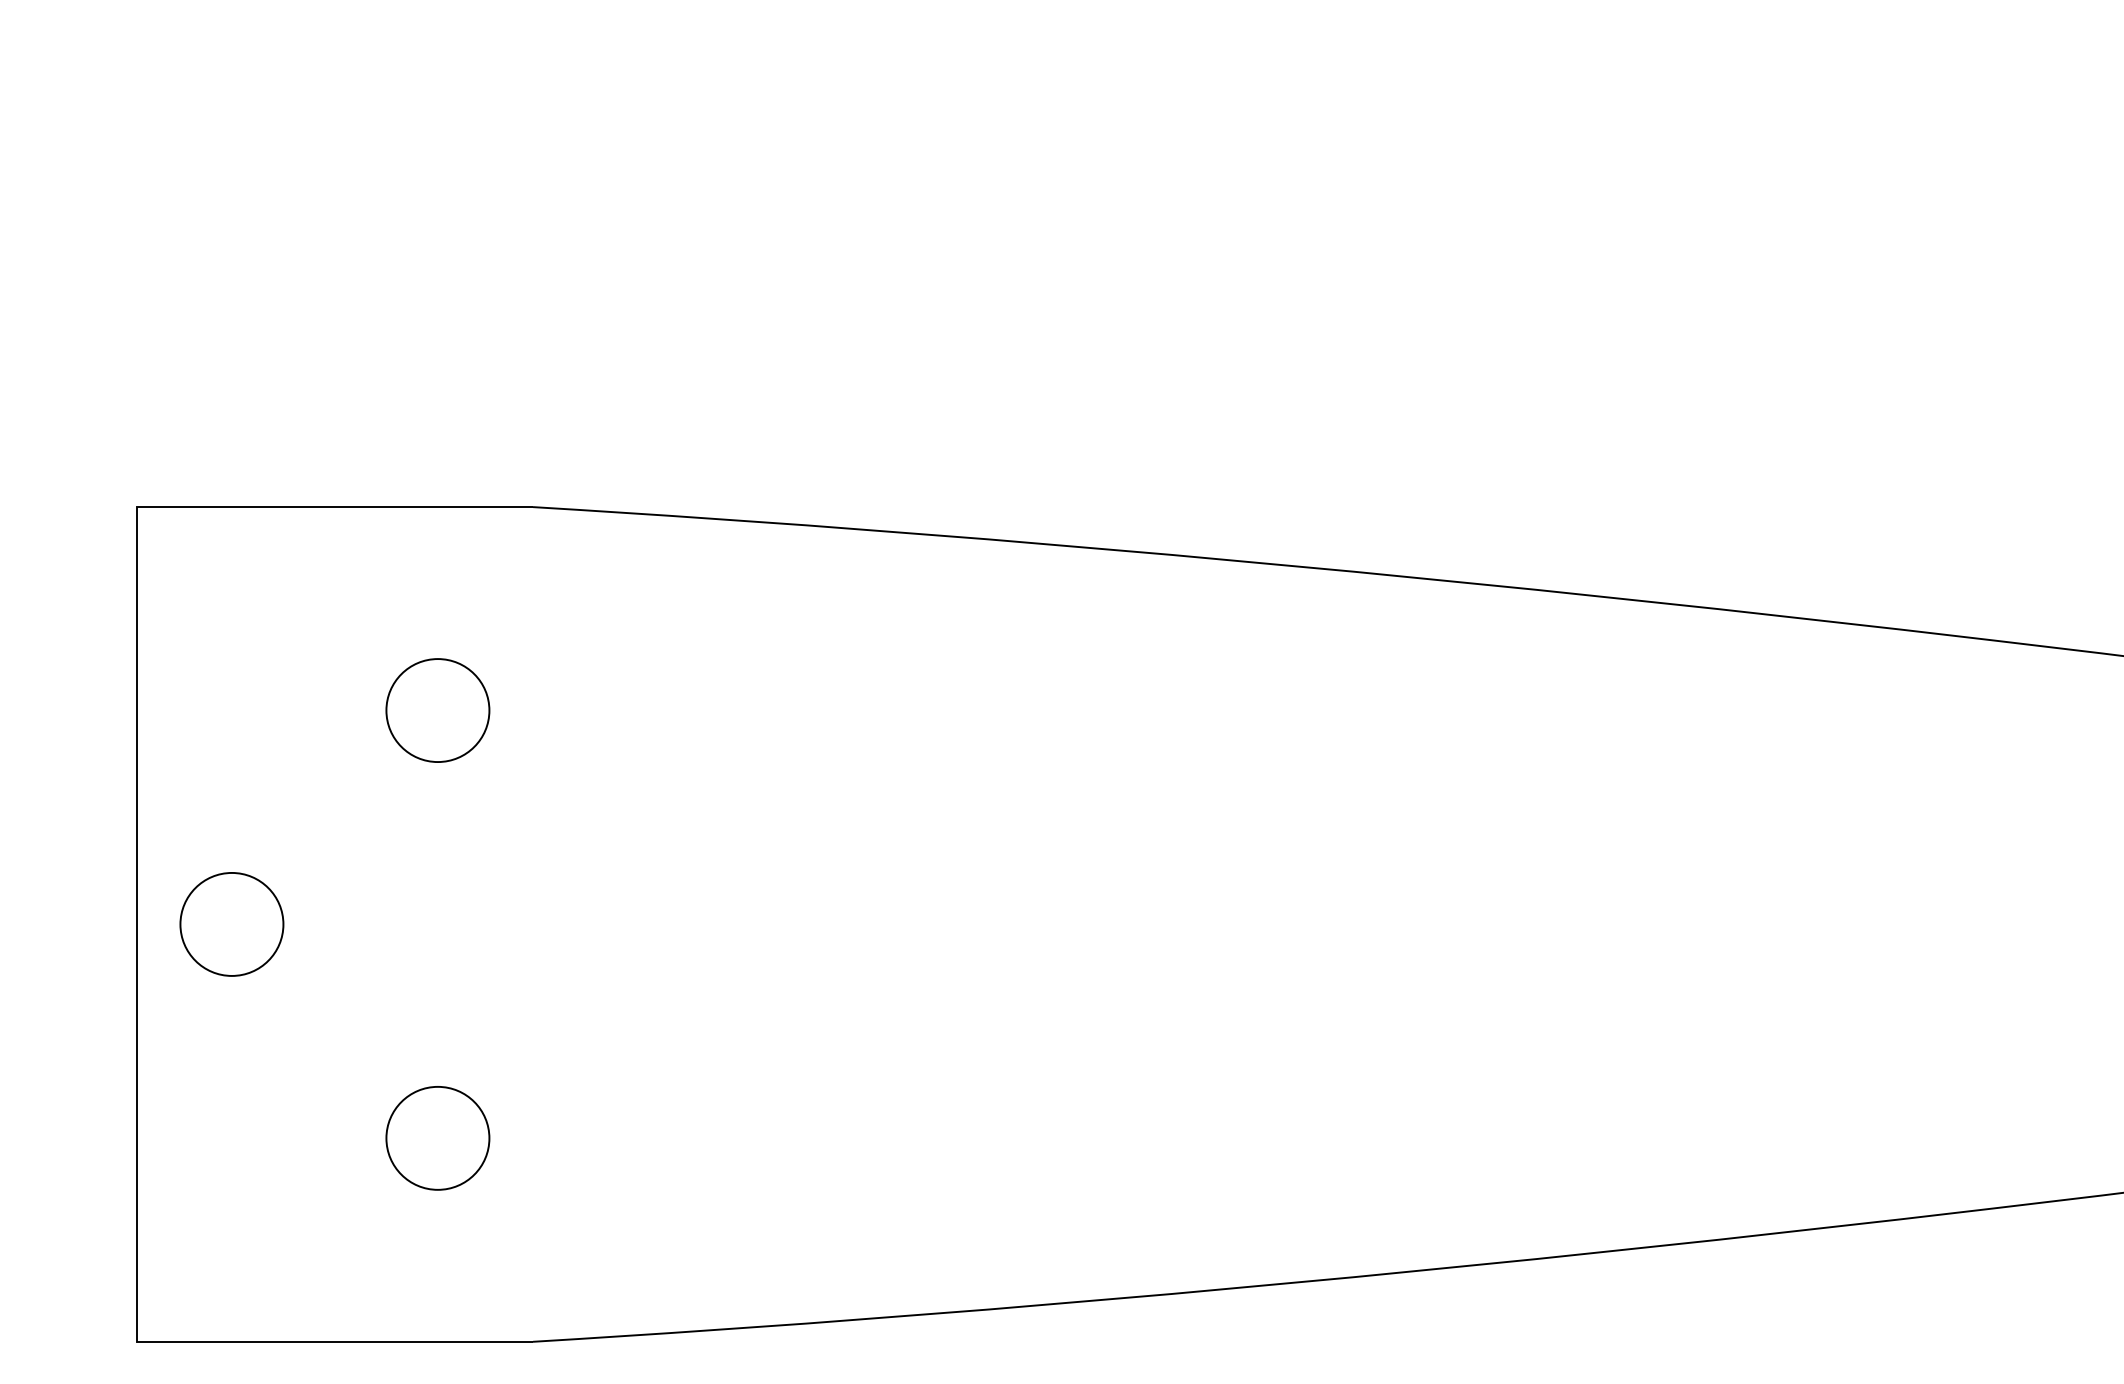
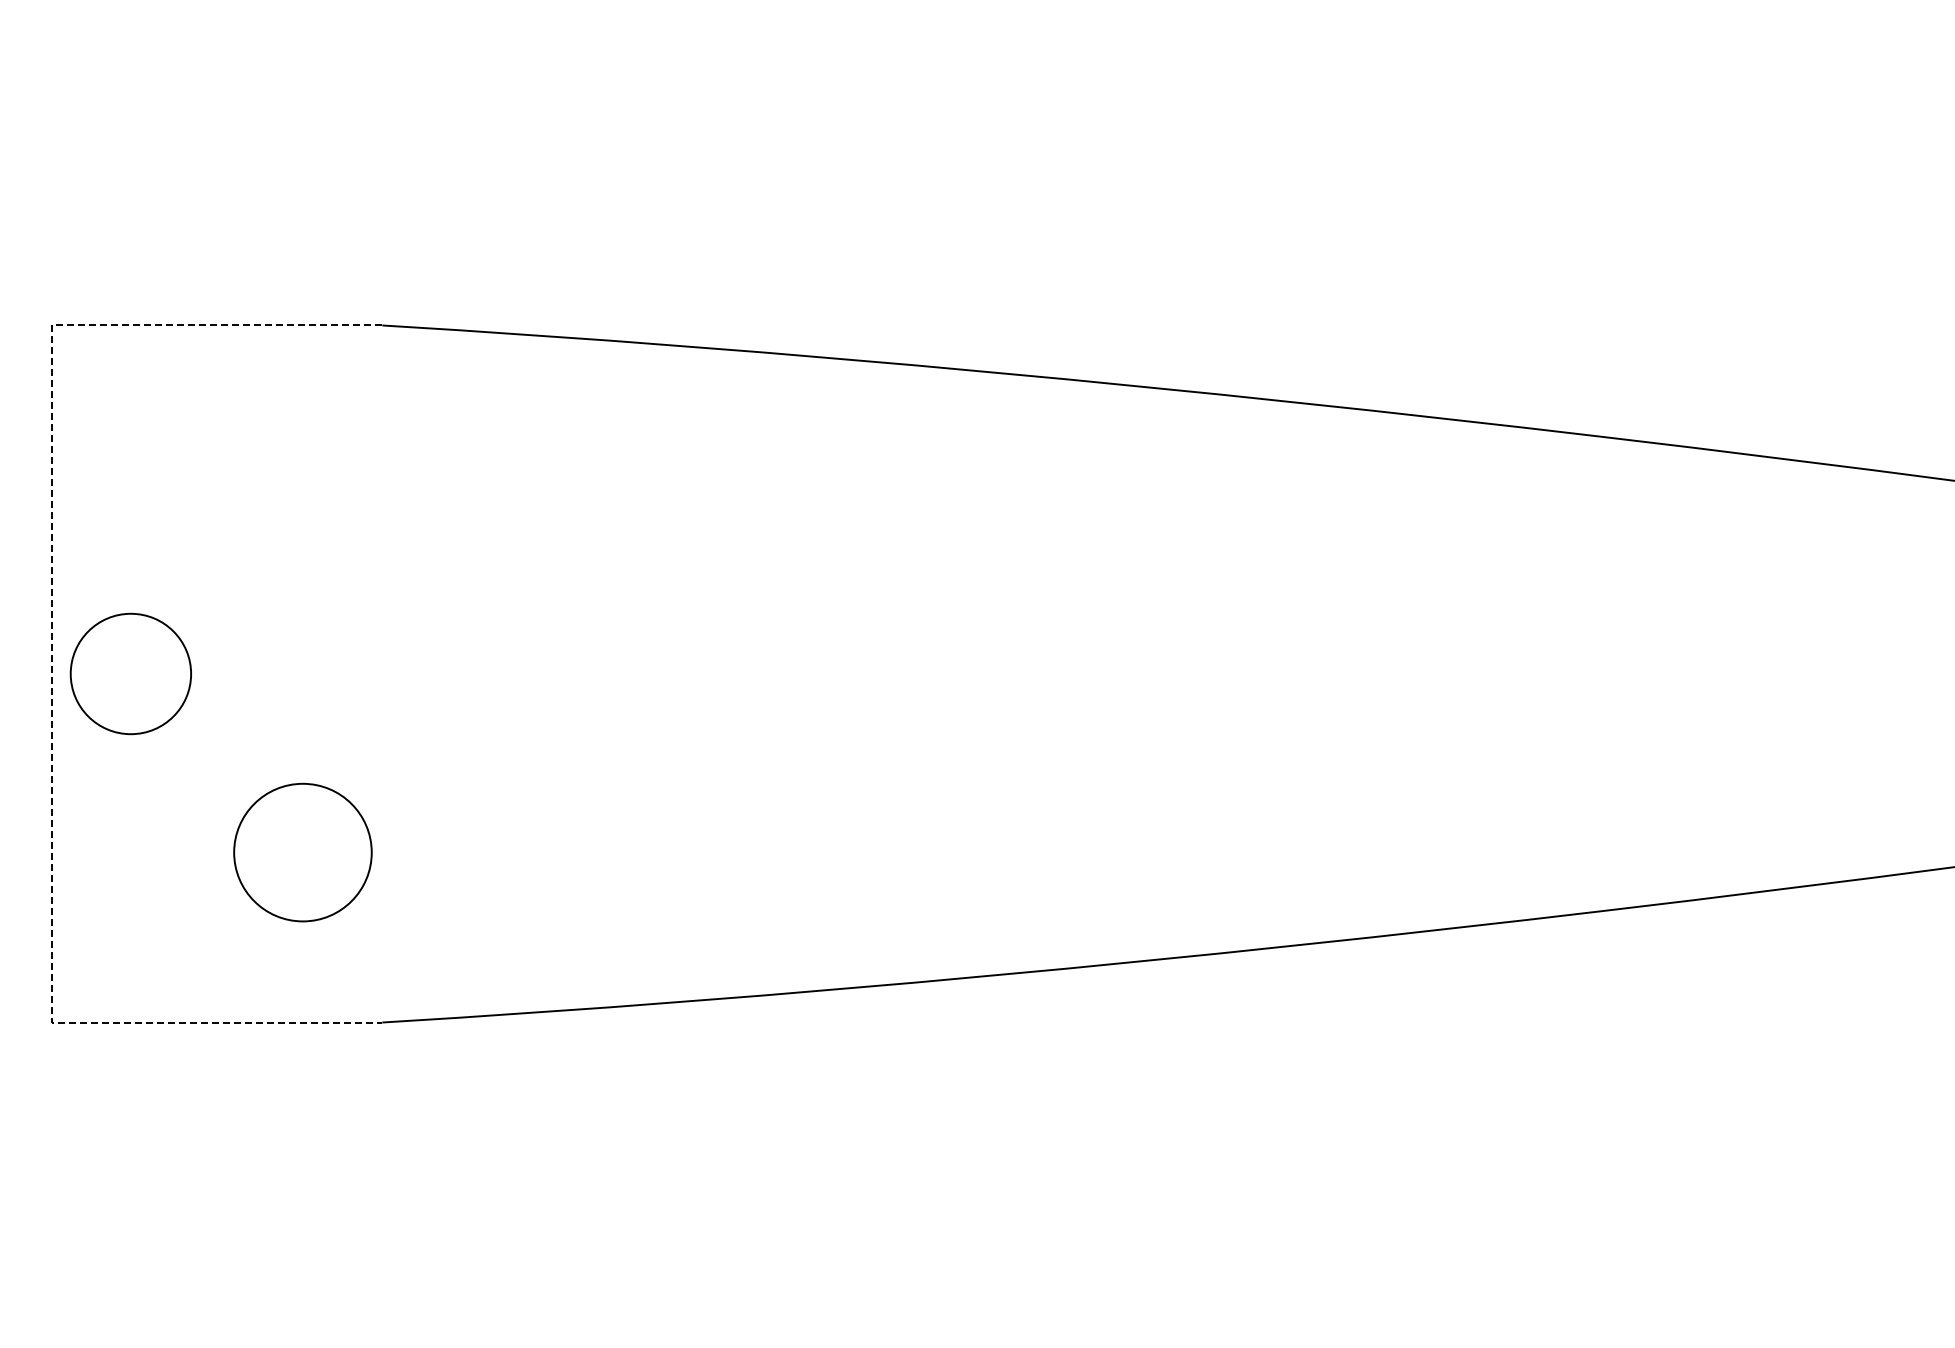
circle: (437, 710) -> (302, 495), removed
circle: (231, 923) -> (130, 673), size x1.4
line: (136, 925) -> (51, 674), solid -> dashed
circle: (437, 1138) -> (302, 852), size x1.6

